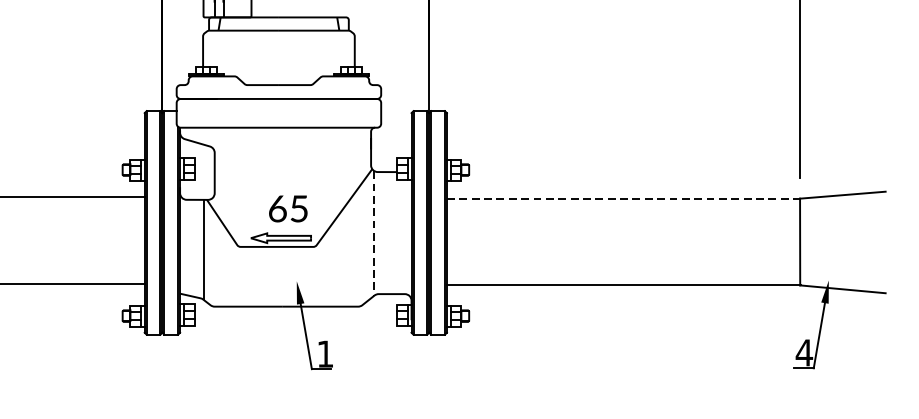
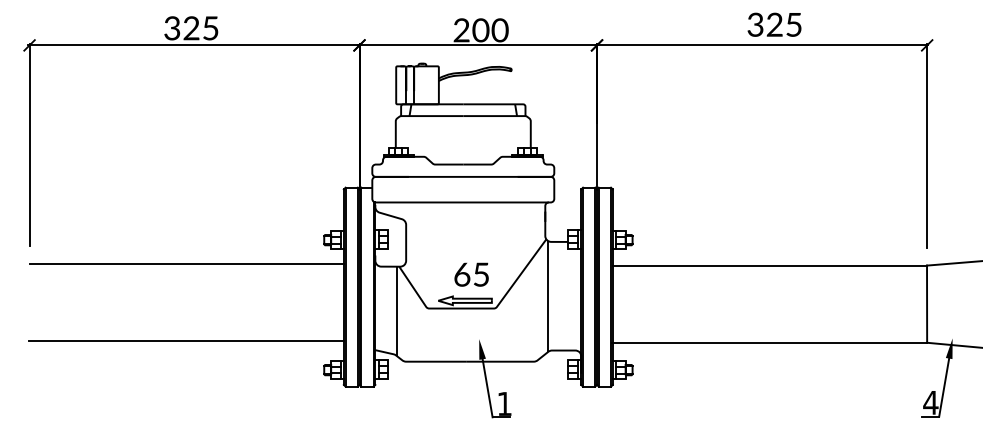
line: (624, 198) -> (770, 265), dashed -> solid
line: (374, 234) -> (548, 297), dashed -> solid

